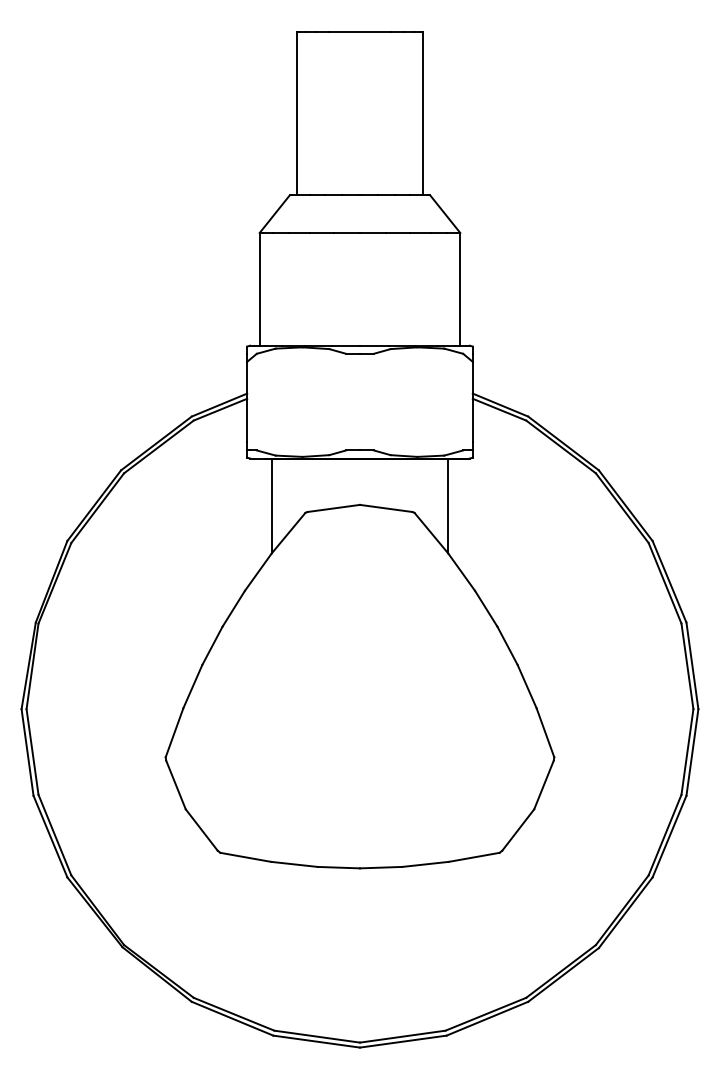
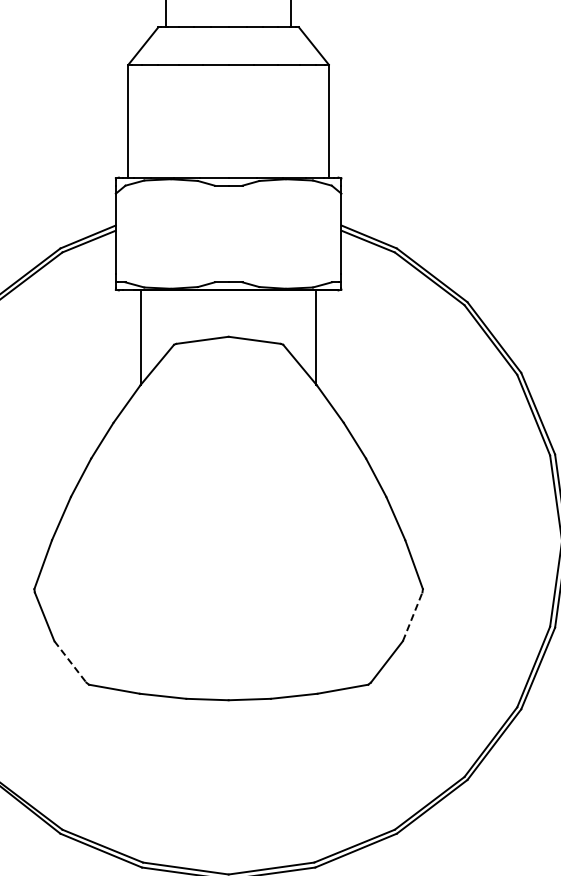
line: (544, 784) -> (413, 616), solid -> dashed
line: (202, 830) -> (71, 662), solid -> dashed

